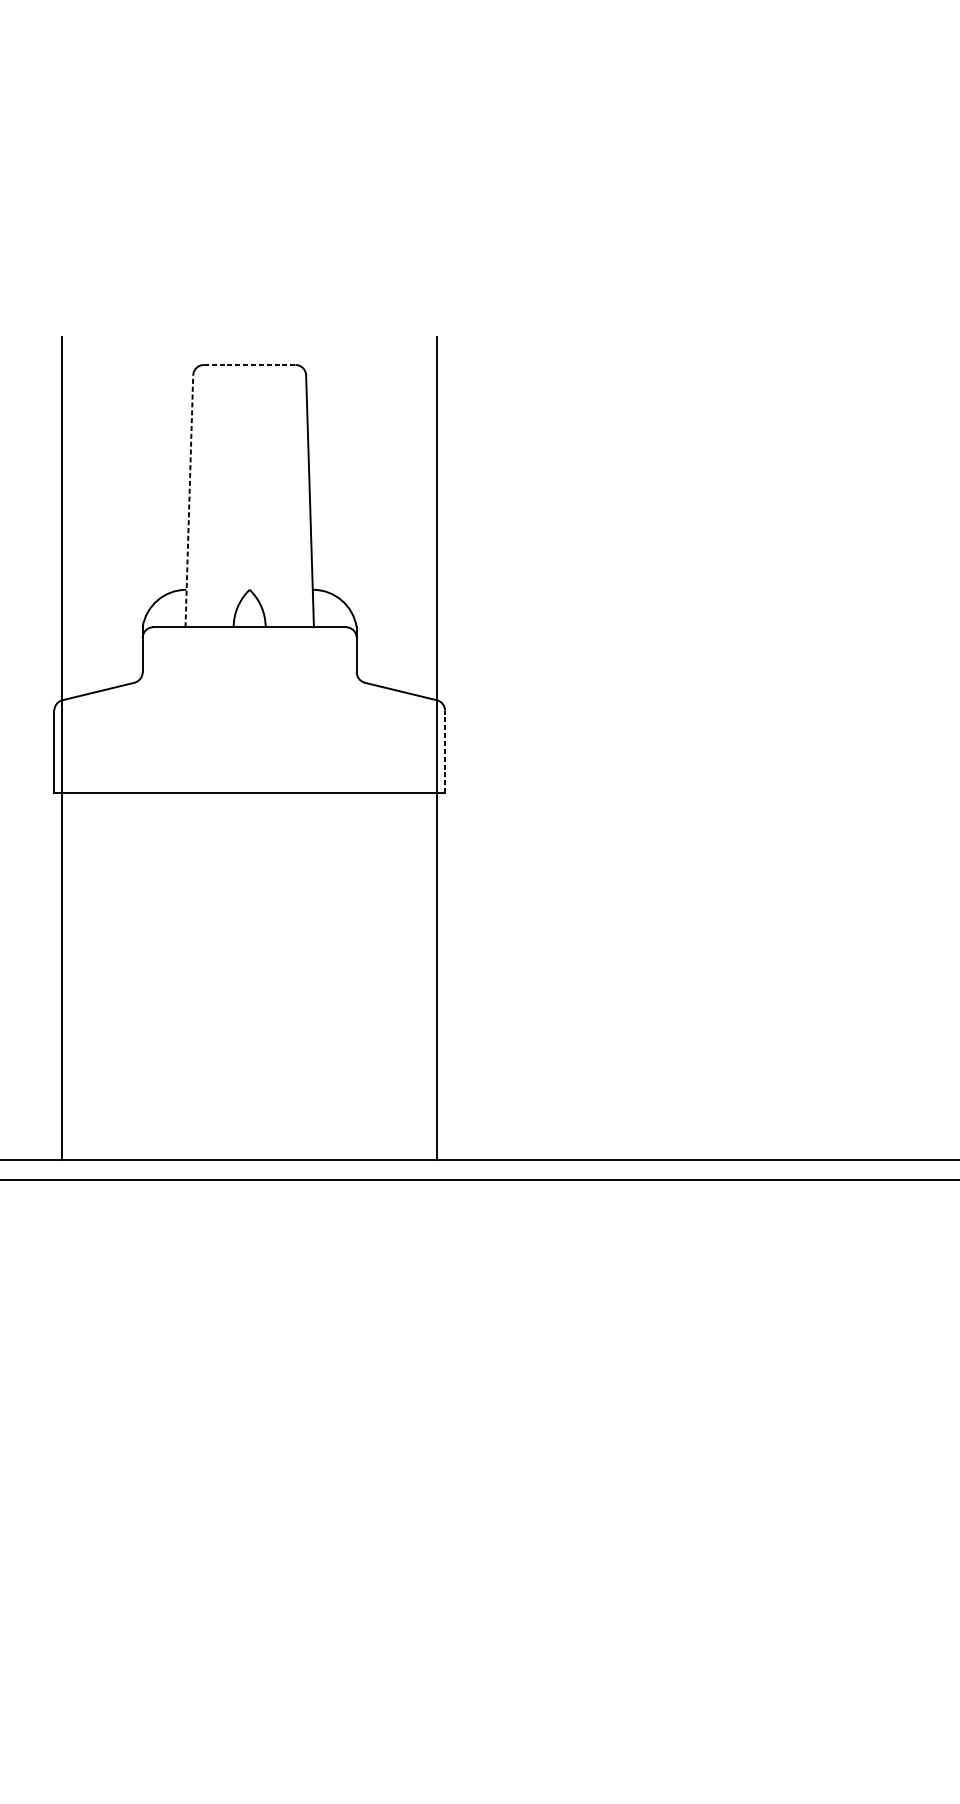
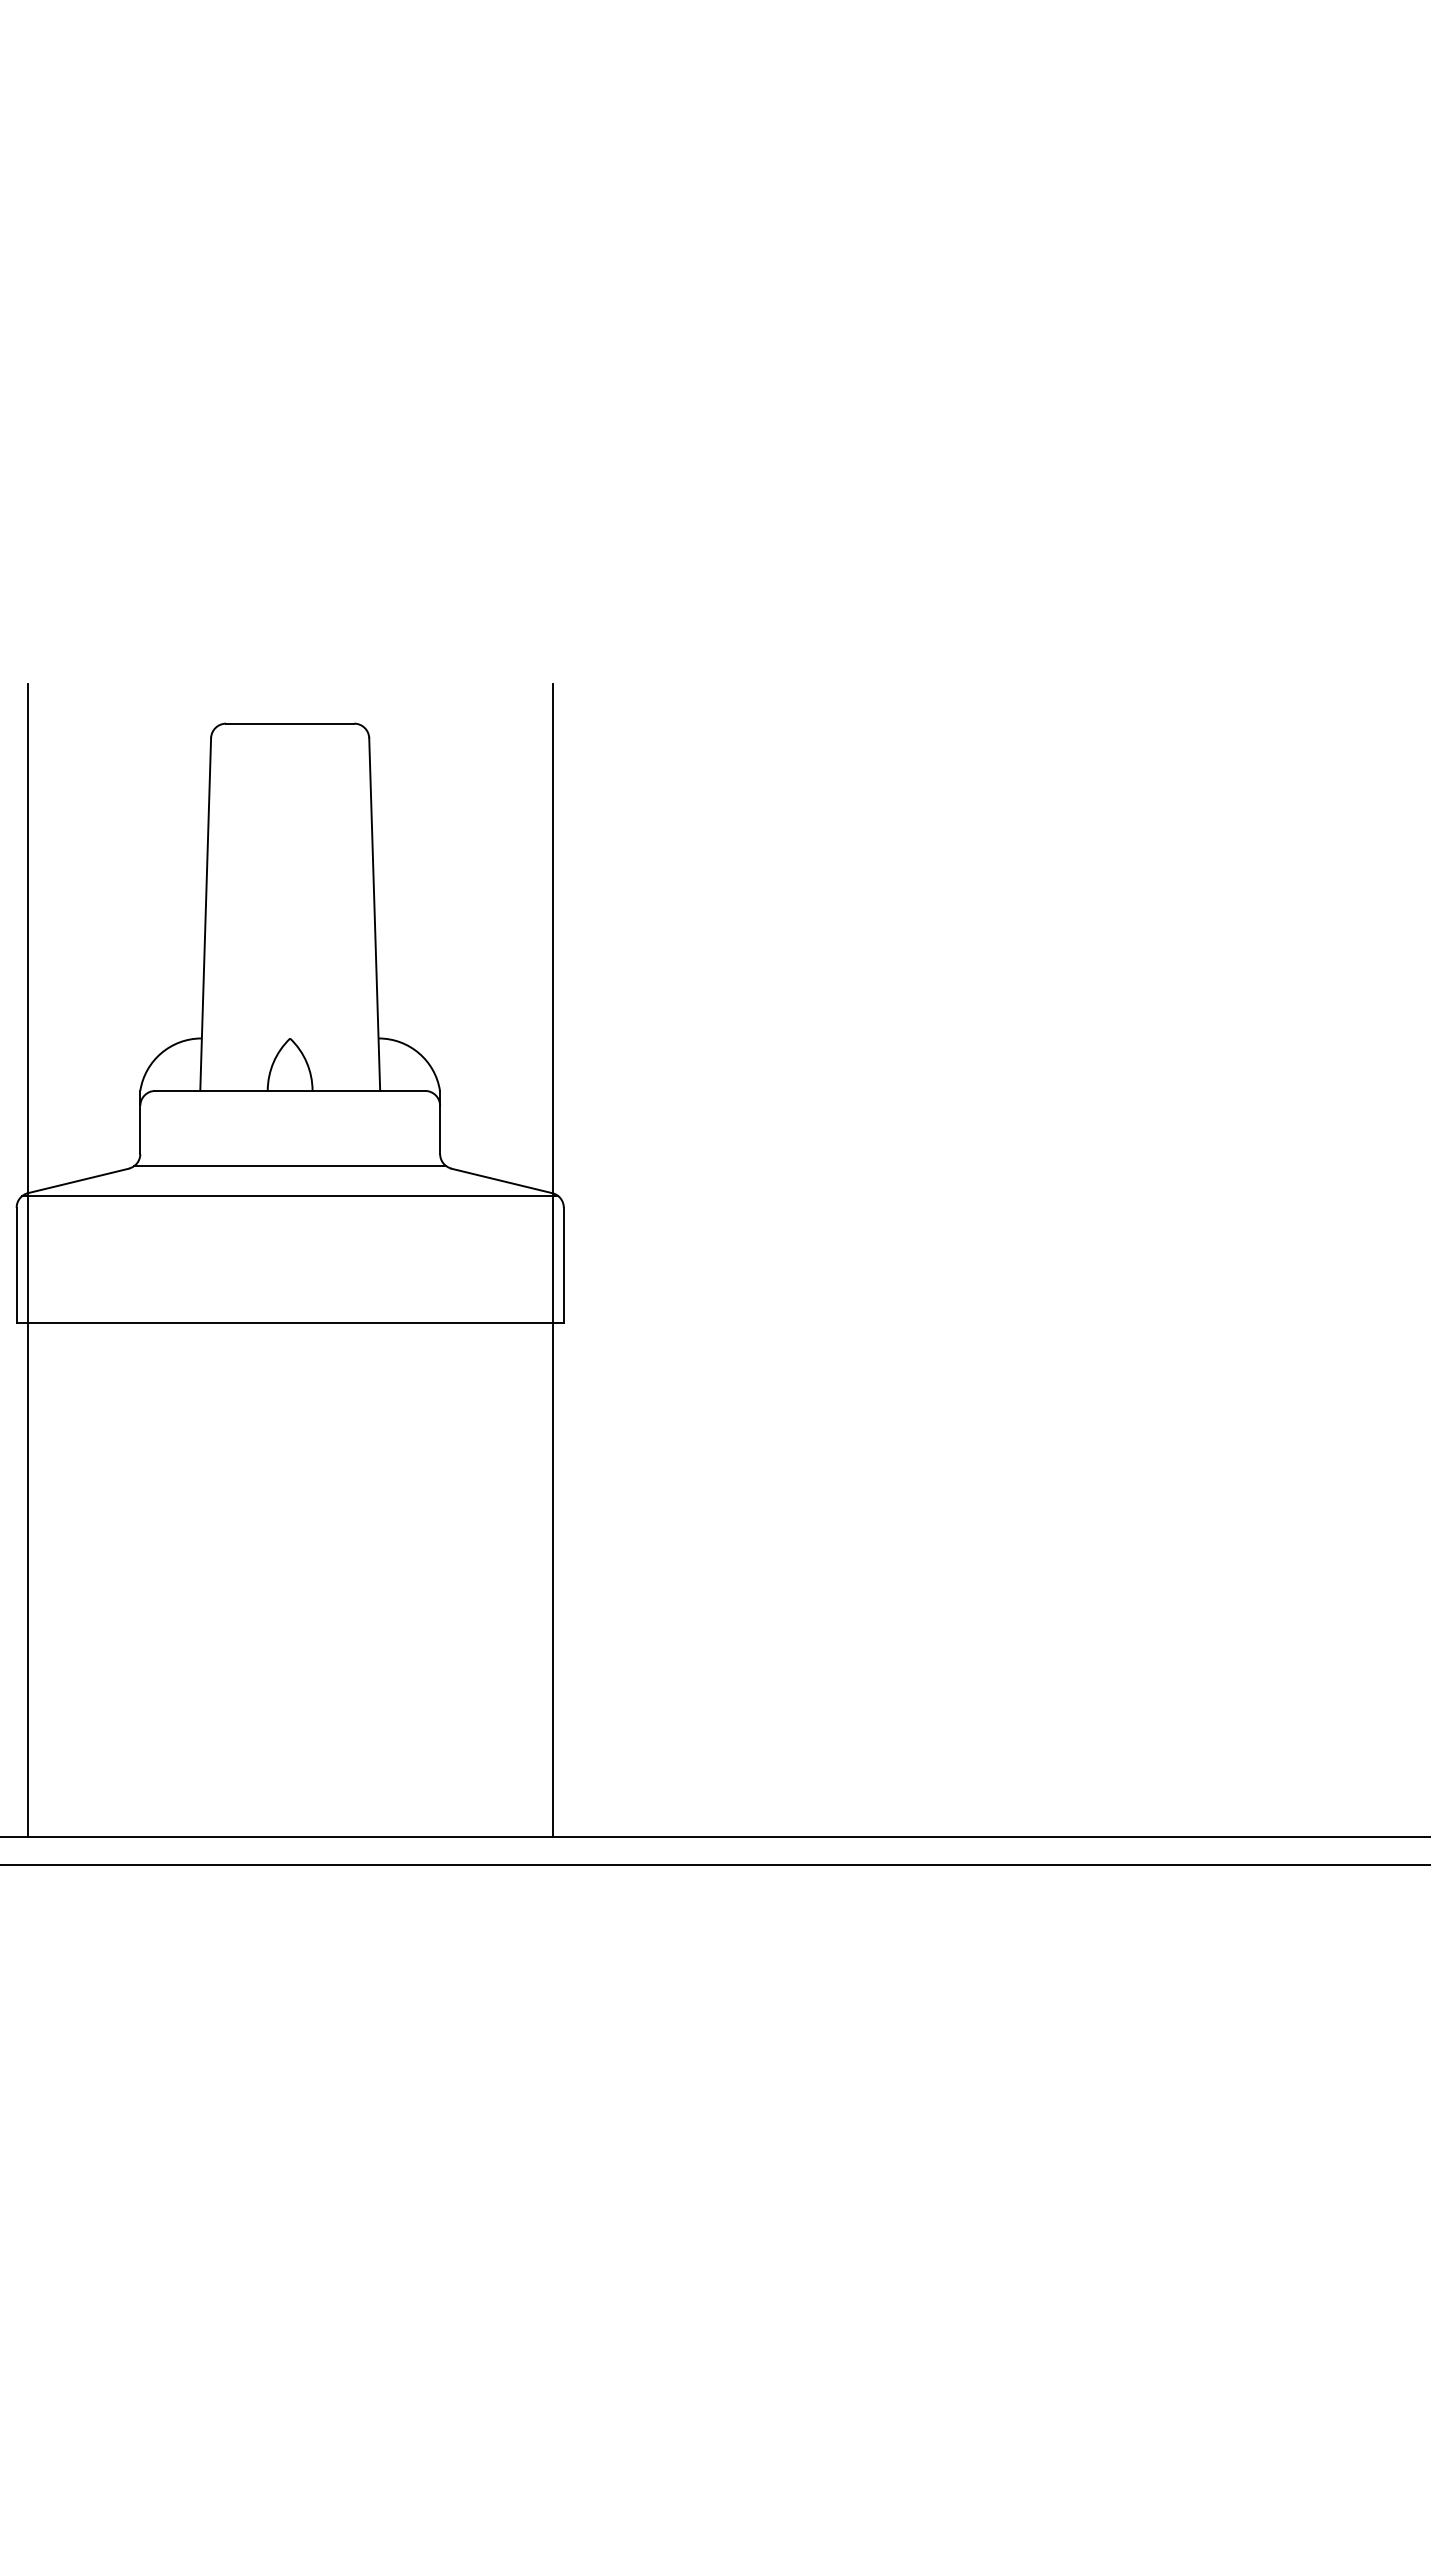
line: (249, 364) -> (290, 723), dashed -> solid
line: (189, 501) -> (205, 914), dashed -> solid
line: (249, 680) -> (289, 1165), added
line: (249, 701) -> (289, 1195), added
line: (444, 751) -> (563, 1265), dashed -> solid

